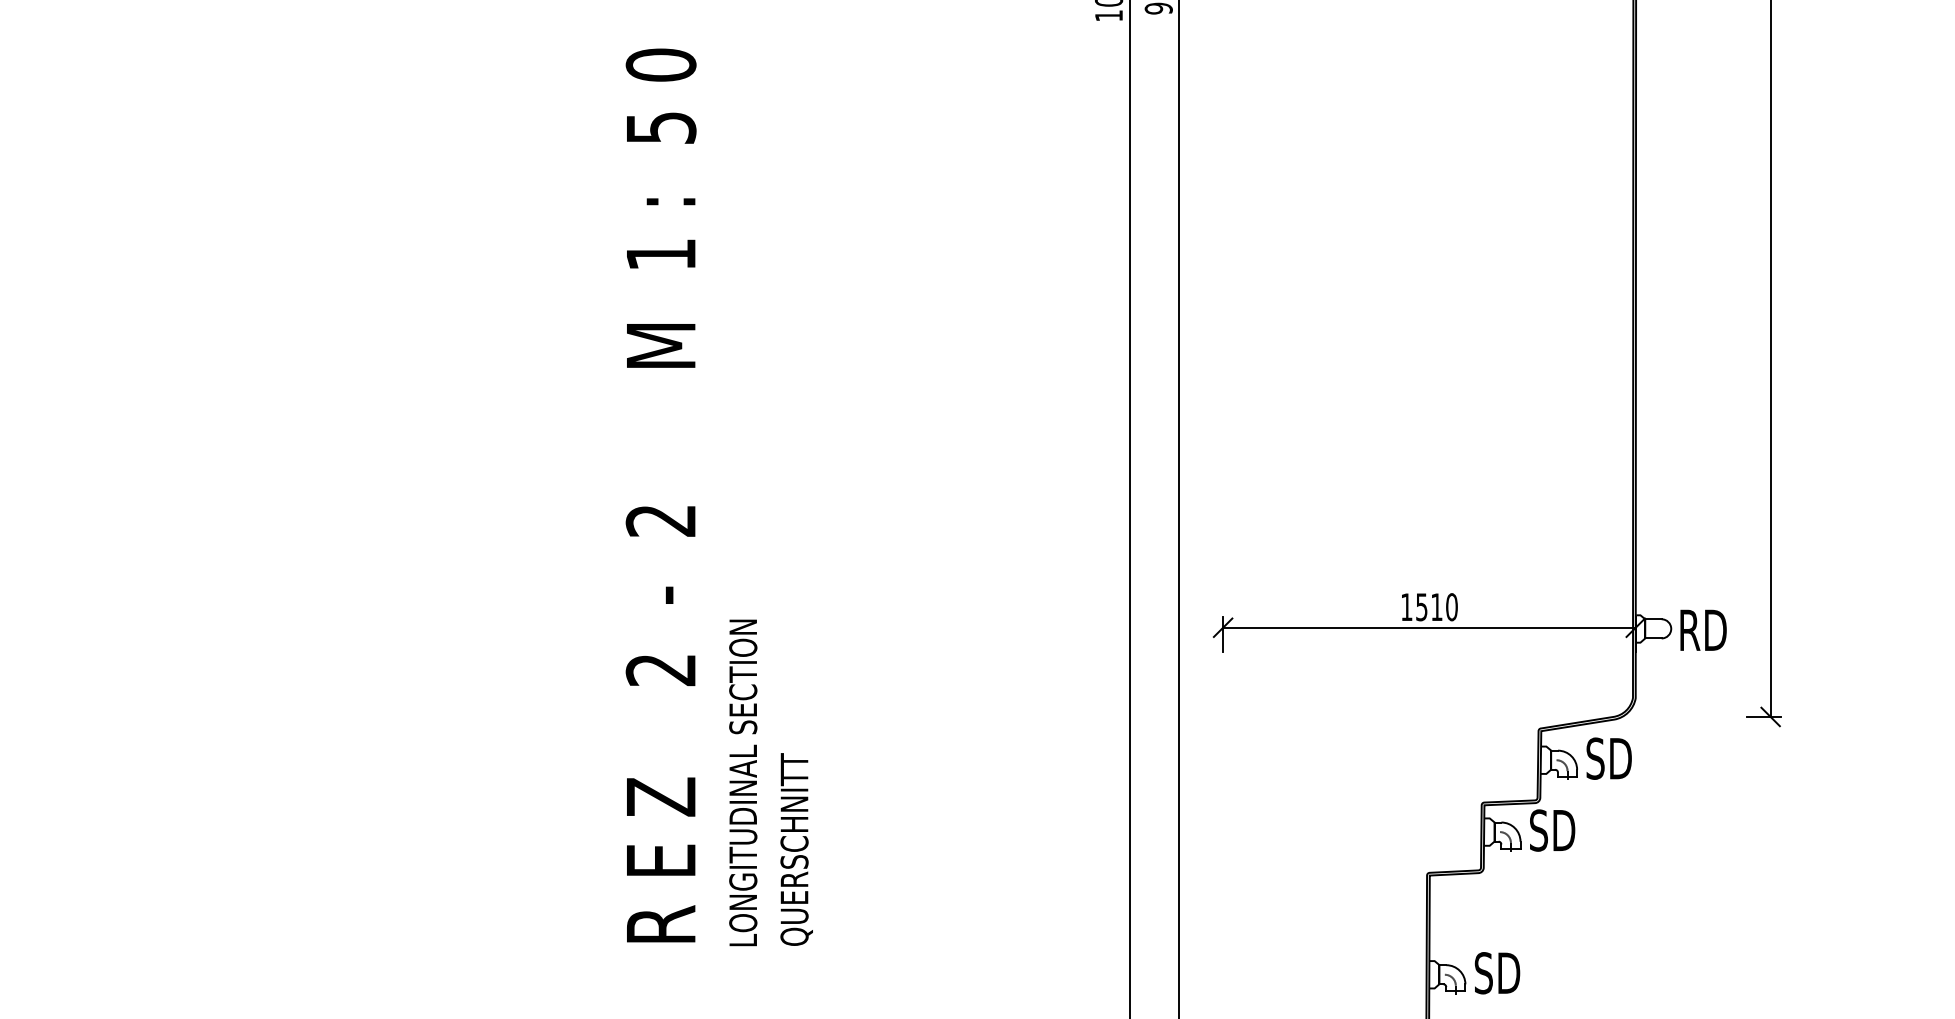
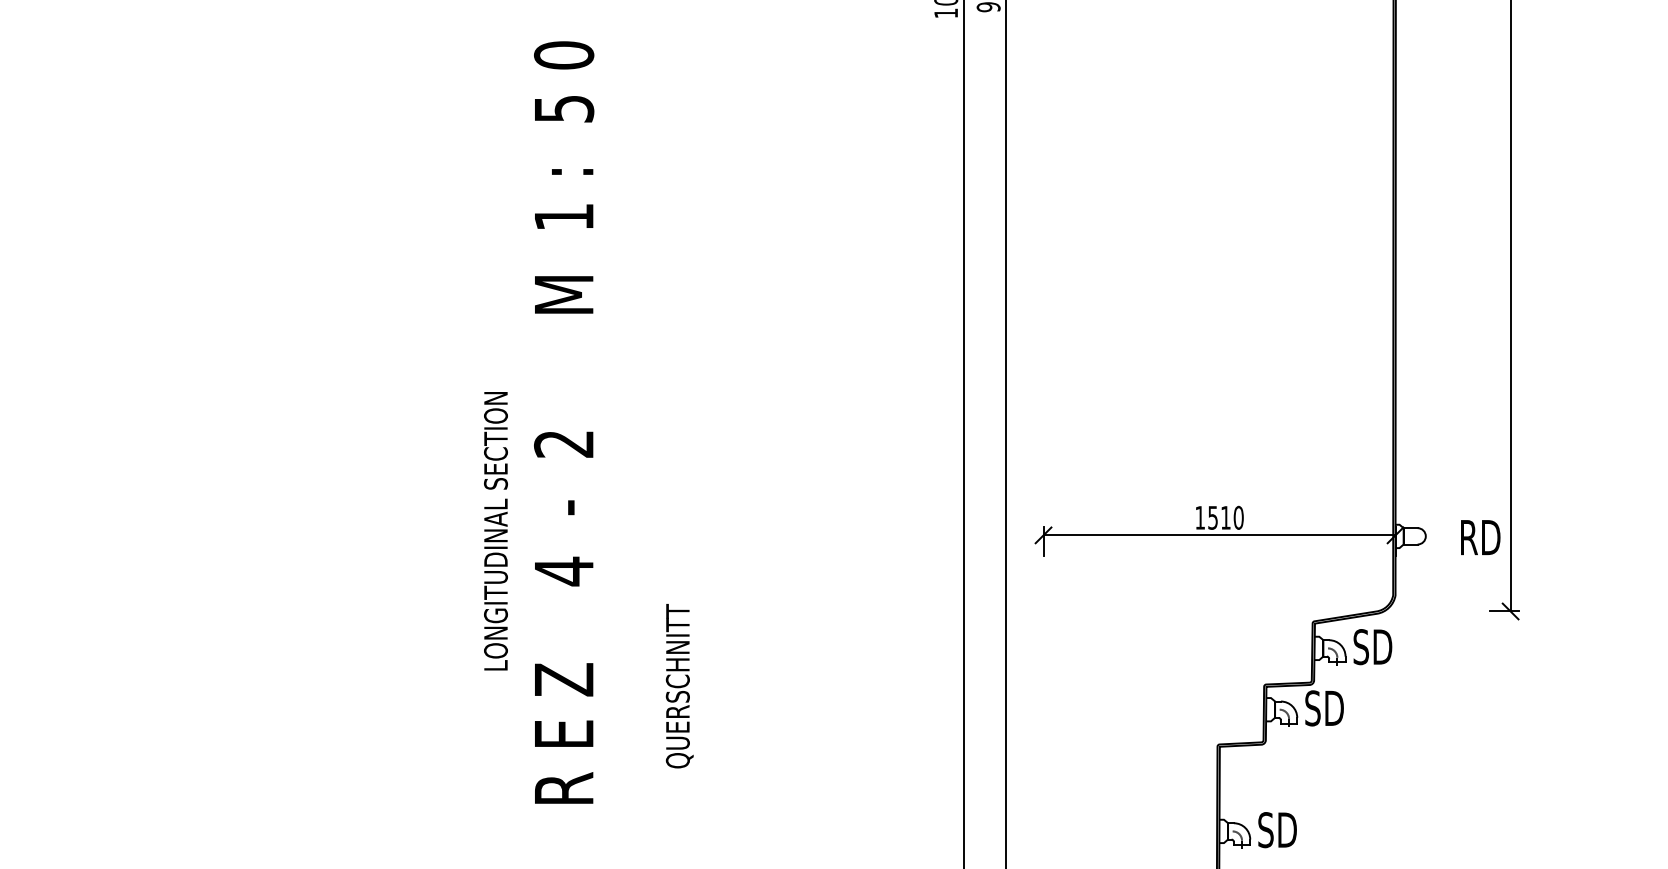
text: (1703, 629) -> (1480, 536), moved
text: (660, 669) -> (563, 570), 2 -> 4
text: (743, 782) -> (496, 530), moved
text: (796, 849) -> (679, 686), moved

